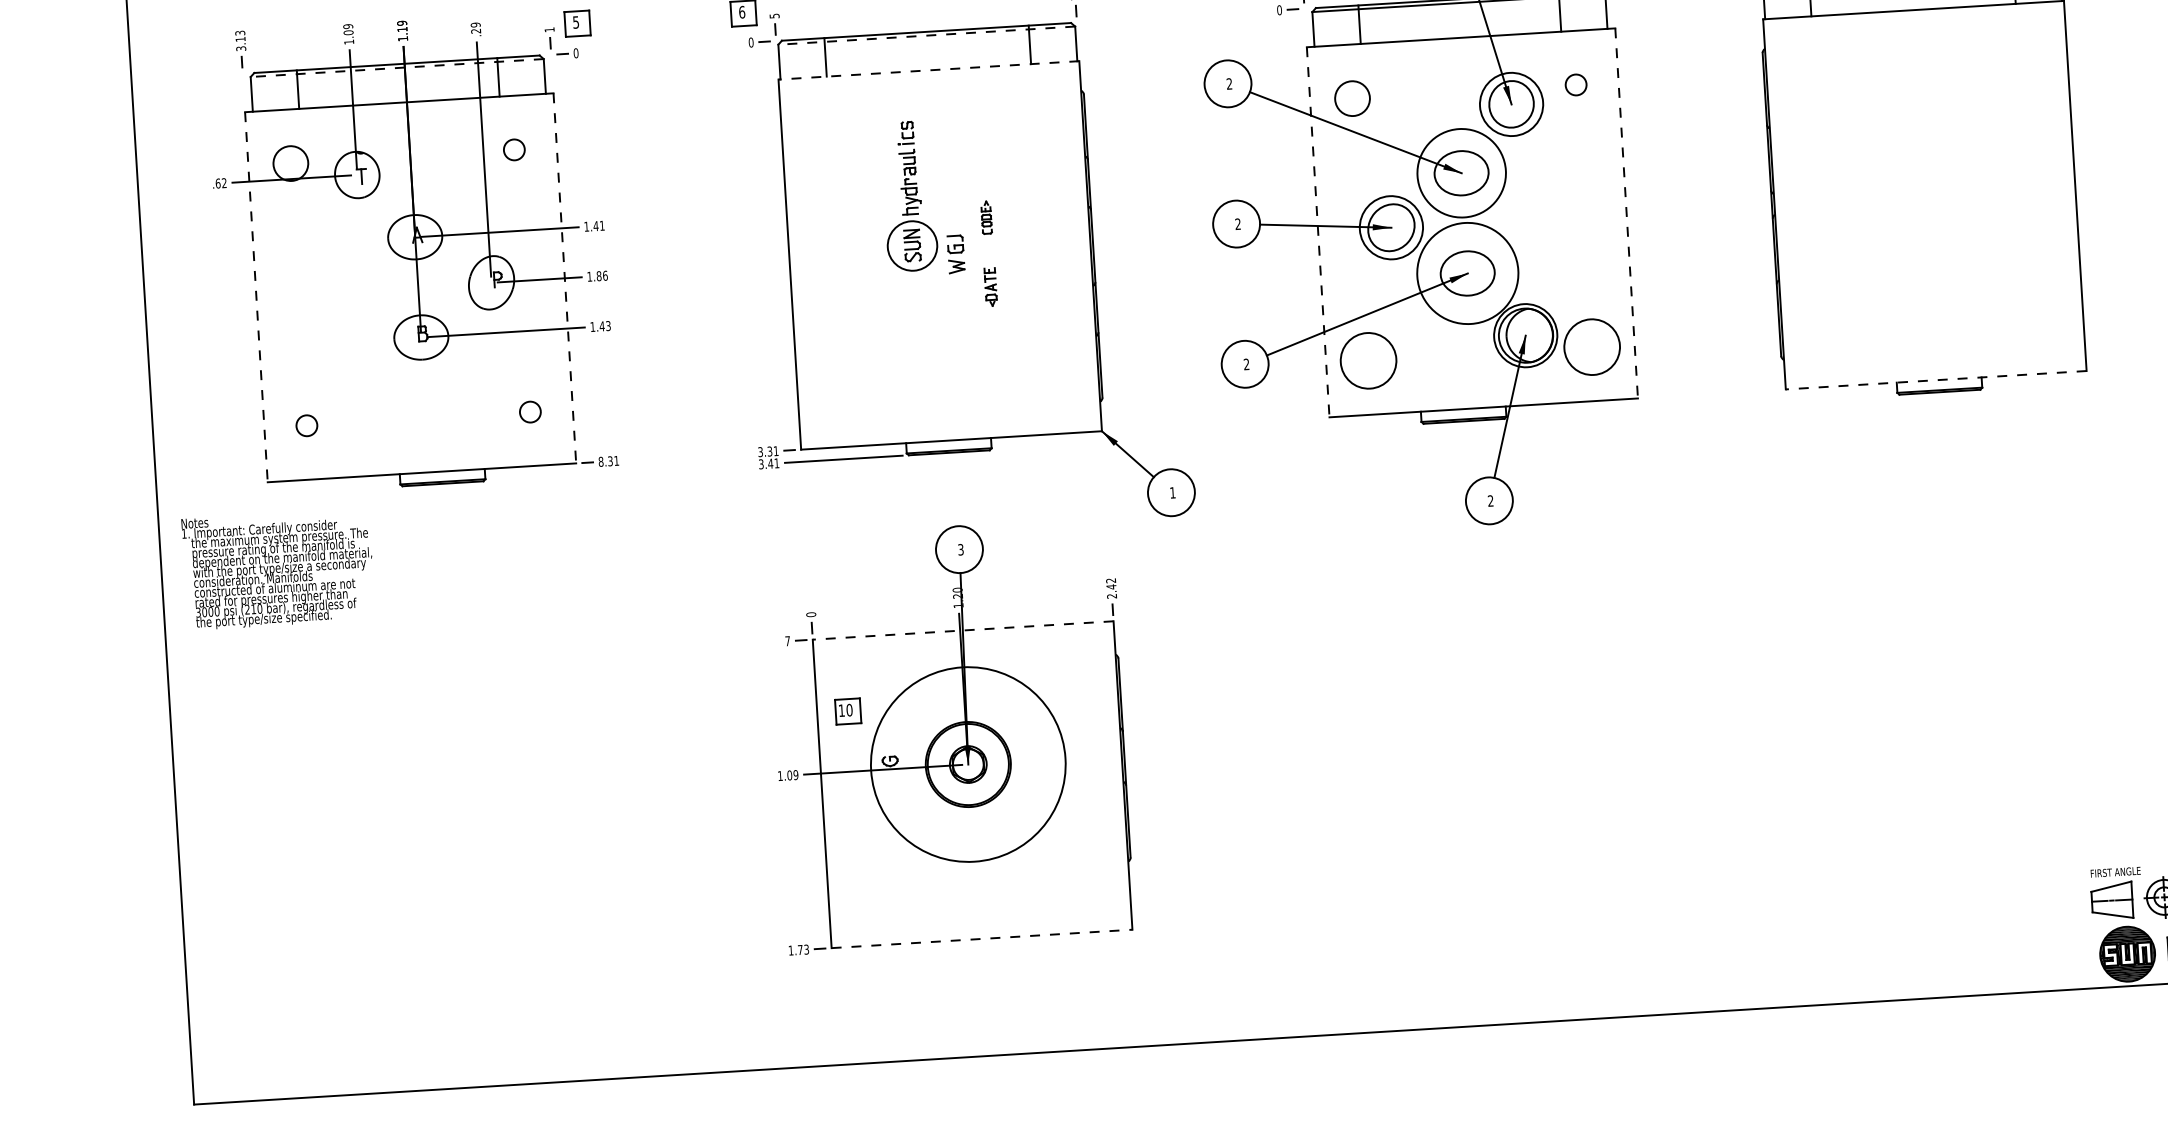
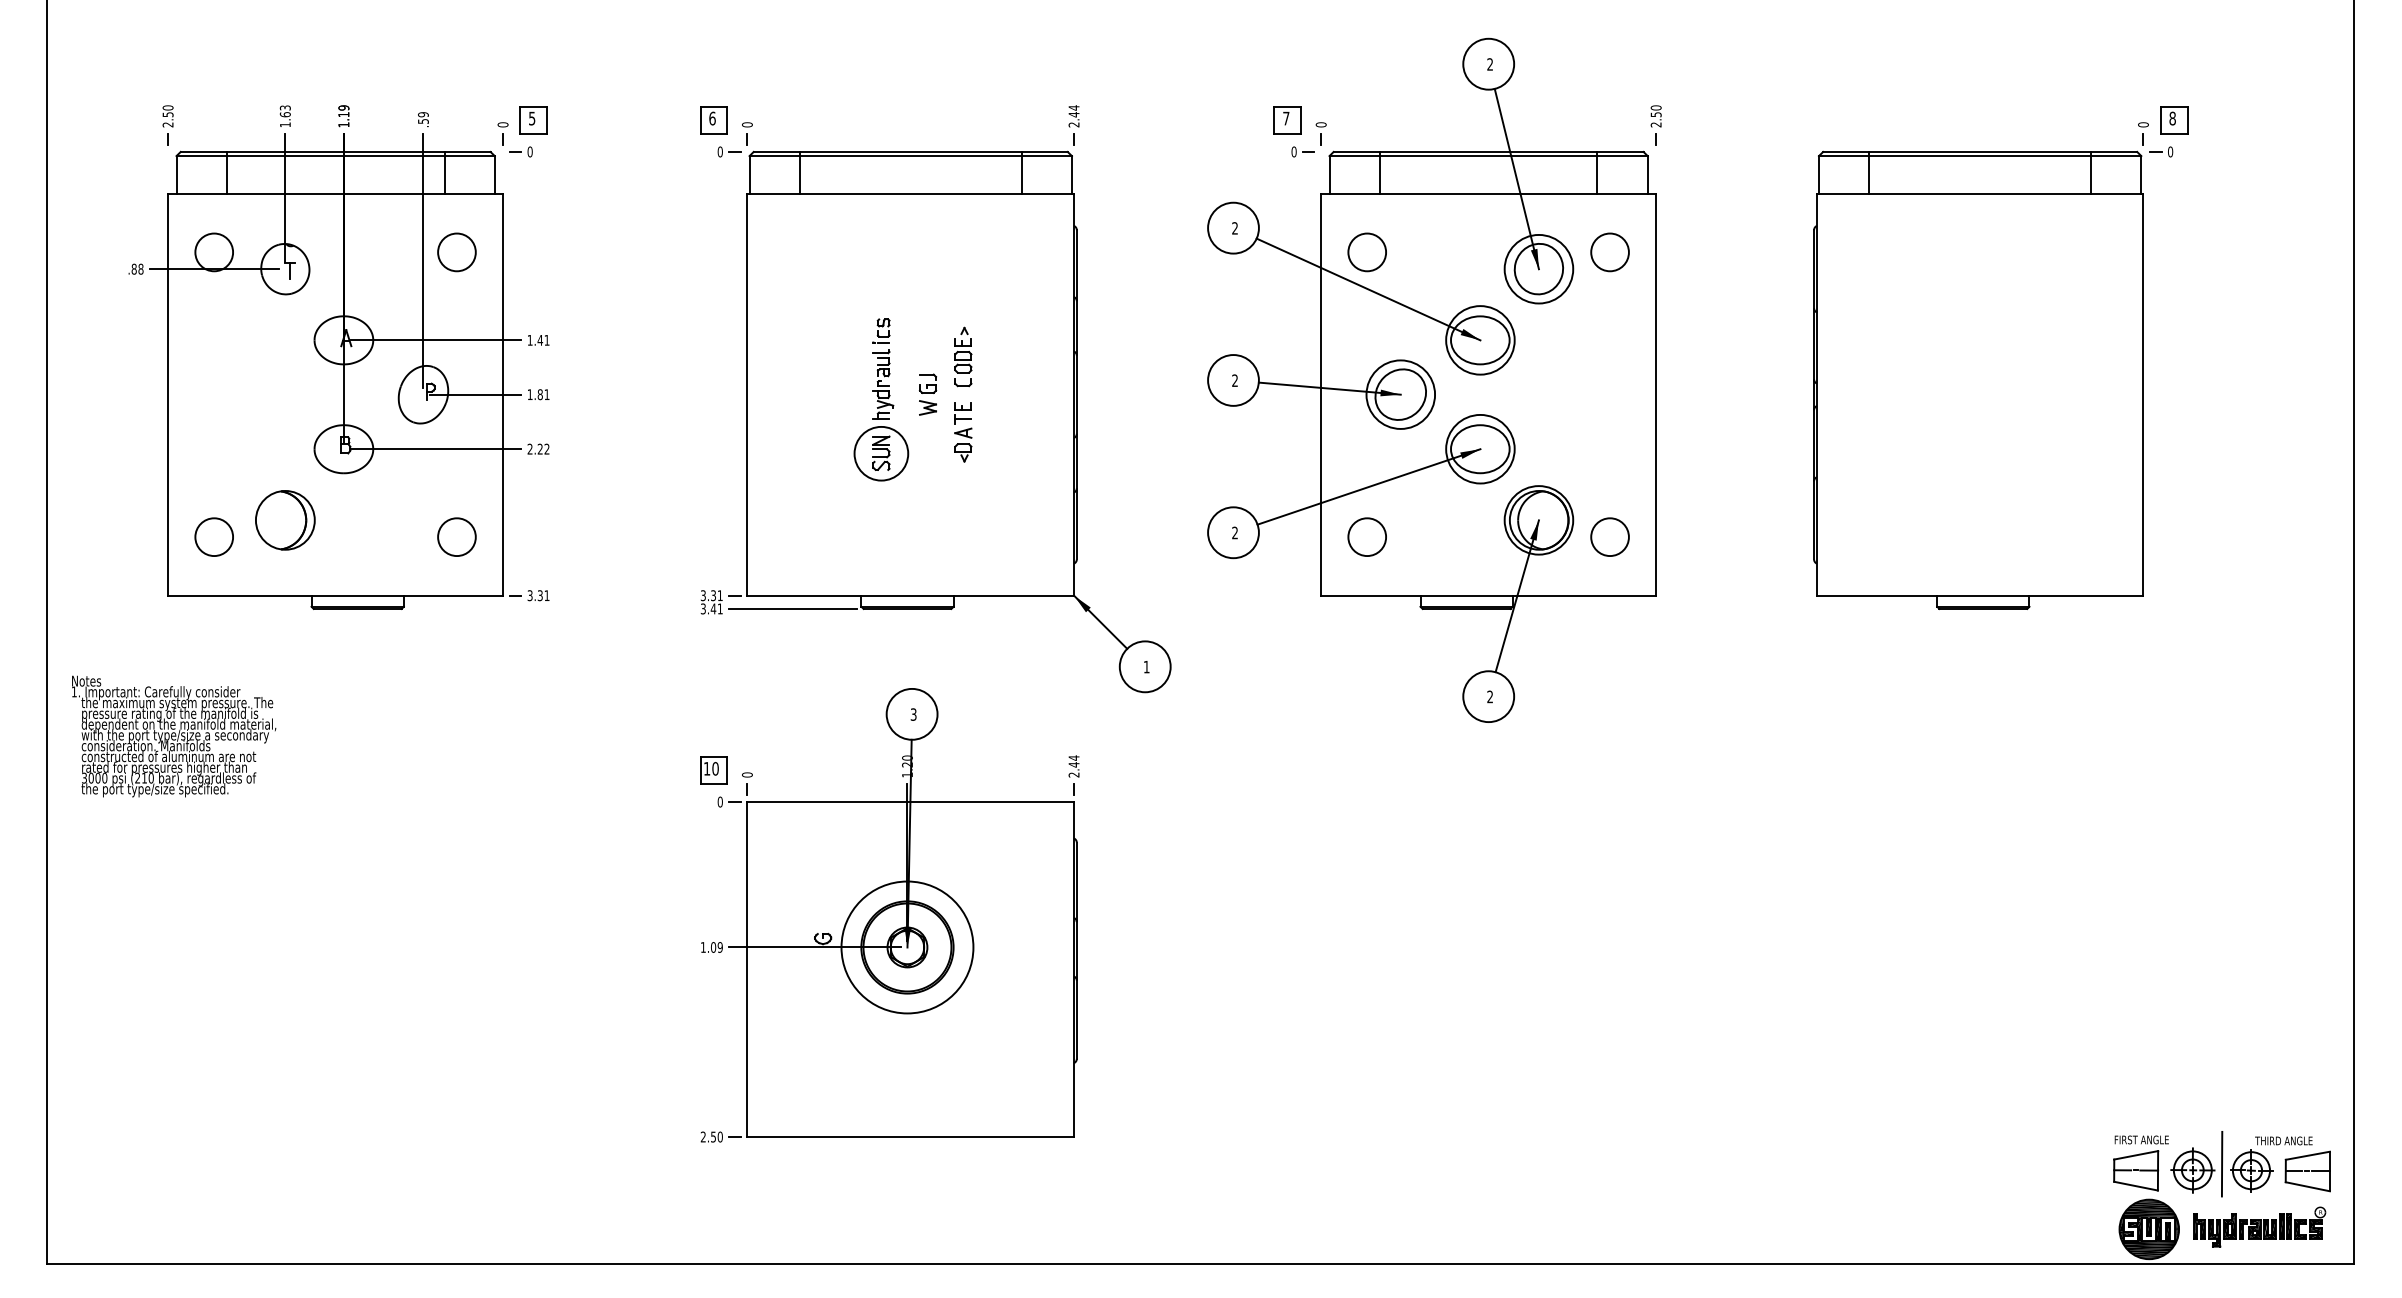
text: (774, 15) -> (747, 124), 5 -> 0
text: (347, 29) -> (284, 111), 1.09 -> 1.63
text: (549, 29) -> (502, 124), 1 -> 0
text: (476, 31) -> (423, 121), .29 -> .59
line: (926, 36) -> (910, 156), dashed -> solid
text: (240, 41) -> (167, 116), 3.13 -> 2.50
line: (397, 68) -> (335, 156), dashed -> solid
line: (928, 70) -> (910, 193), dashed -> solid
circle: (1575, 85) -> (1609, 252), size x1.67
circle: (513, 150) -> (456, 252), size x1.67
circle: (1461, 173) -> (1480, 340), size x0.71
text: (221, 182) -> (137, 268), .62 -> .88
part: (909, 196) -> (881, 399), moved
line: (1626, 213) -> (1656, 394), dashed -> solid
part: (986, 217) -> (963, 356), size x1.67
line: (1318, 232) -> (1321, 394), dashed -> solid
circle: (1467, 272) -> (1480, 448), size x0.62
text: (604, 275) -> (546, 394), 1.86 -> 1.81
line: (565, 278) -> (503, 394), dashed -> solid
part: (990, 287) -> (963, 432), size x1.43
line: (256, 296) -> (168, 394), dashed -> solid
text: (600, 325) -> (538, 448), 1.43 -> 2.22
circle: (1591, 347) -> (1609, 537), size x0.62
circle: (1368, 361) -> (1367, 537), size x0.62
line: (1935, 380) -> (1979, 595), dashed -> solid
part: (371, 406) -> (285, 520), added
circle: (529, 412) -> (456, 537), size x1.67
circle: (307, 426) -> (214, 537), size x1.67
text: (600, 461) -> (529, 595), 8.31 -> 3.31
text: (278, 569) -> (174, 736), moved
text: (1110, 580) -> (1073, 757), 2.42 -> 2.44
line: (962, 630) -> (910, 802), dashed -> solid
text: (787, 640) -> (719, 801), 7 -> 0
part: (847, 711) -> (713, 770), moved
circle: (968, 764) -> (907, 947), size x0.62
line: (982, 939) -> (911, 1137), dashed -> solid
text: (798, 949) -> (711, 1136), 1.73 -> 2.50

